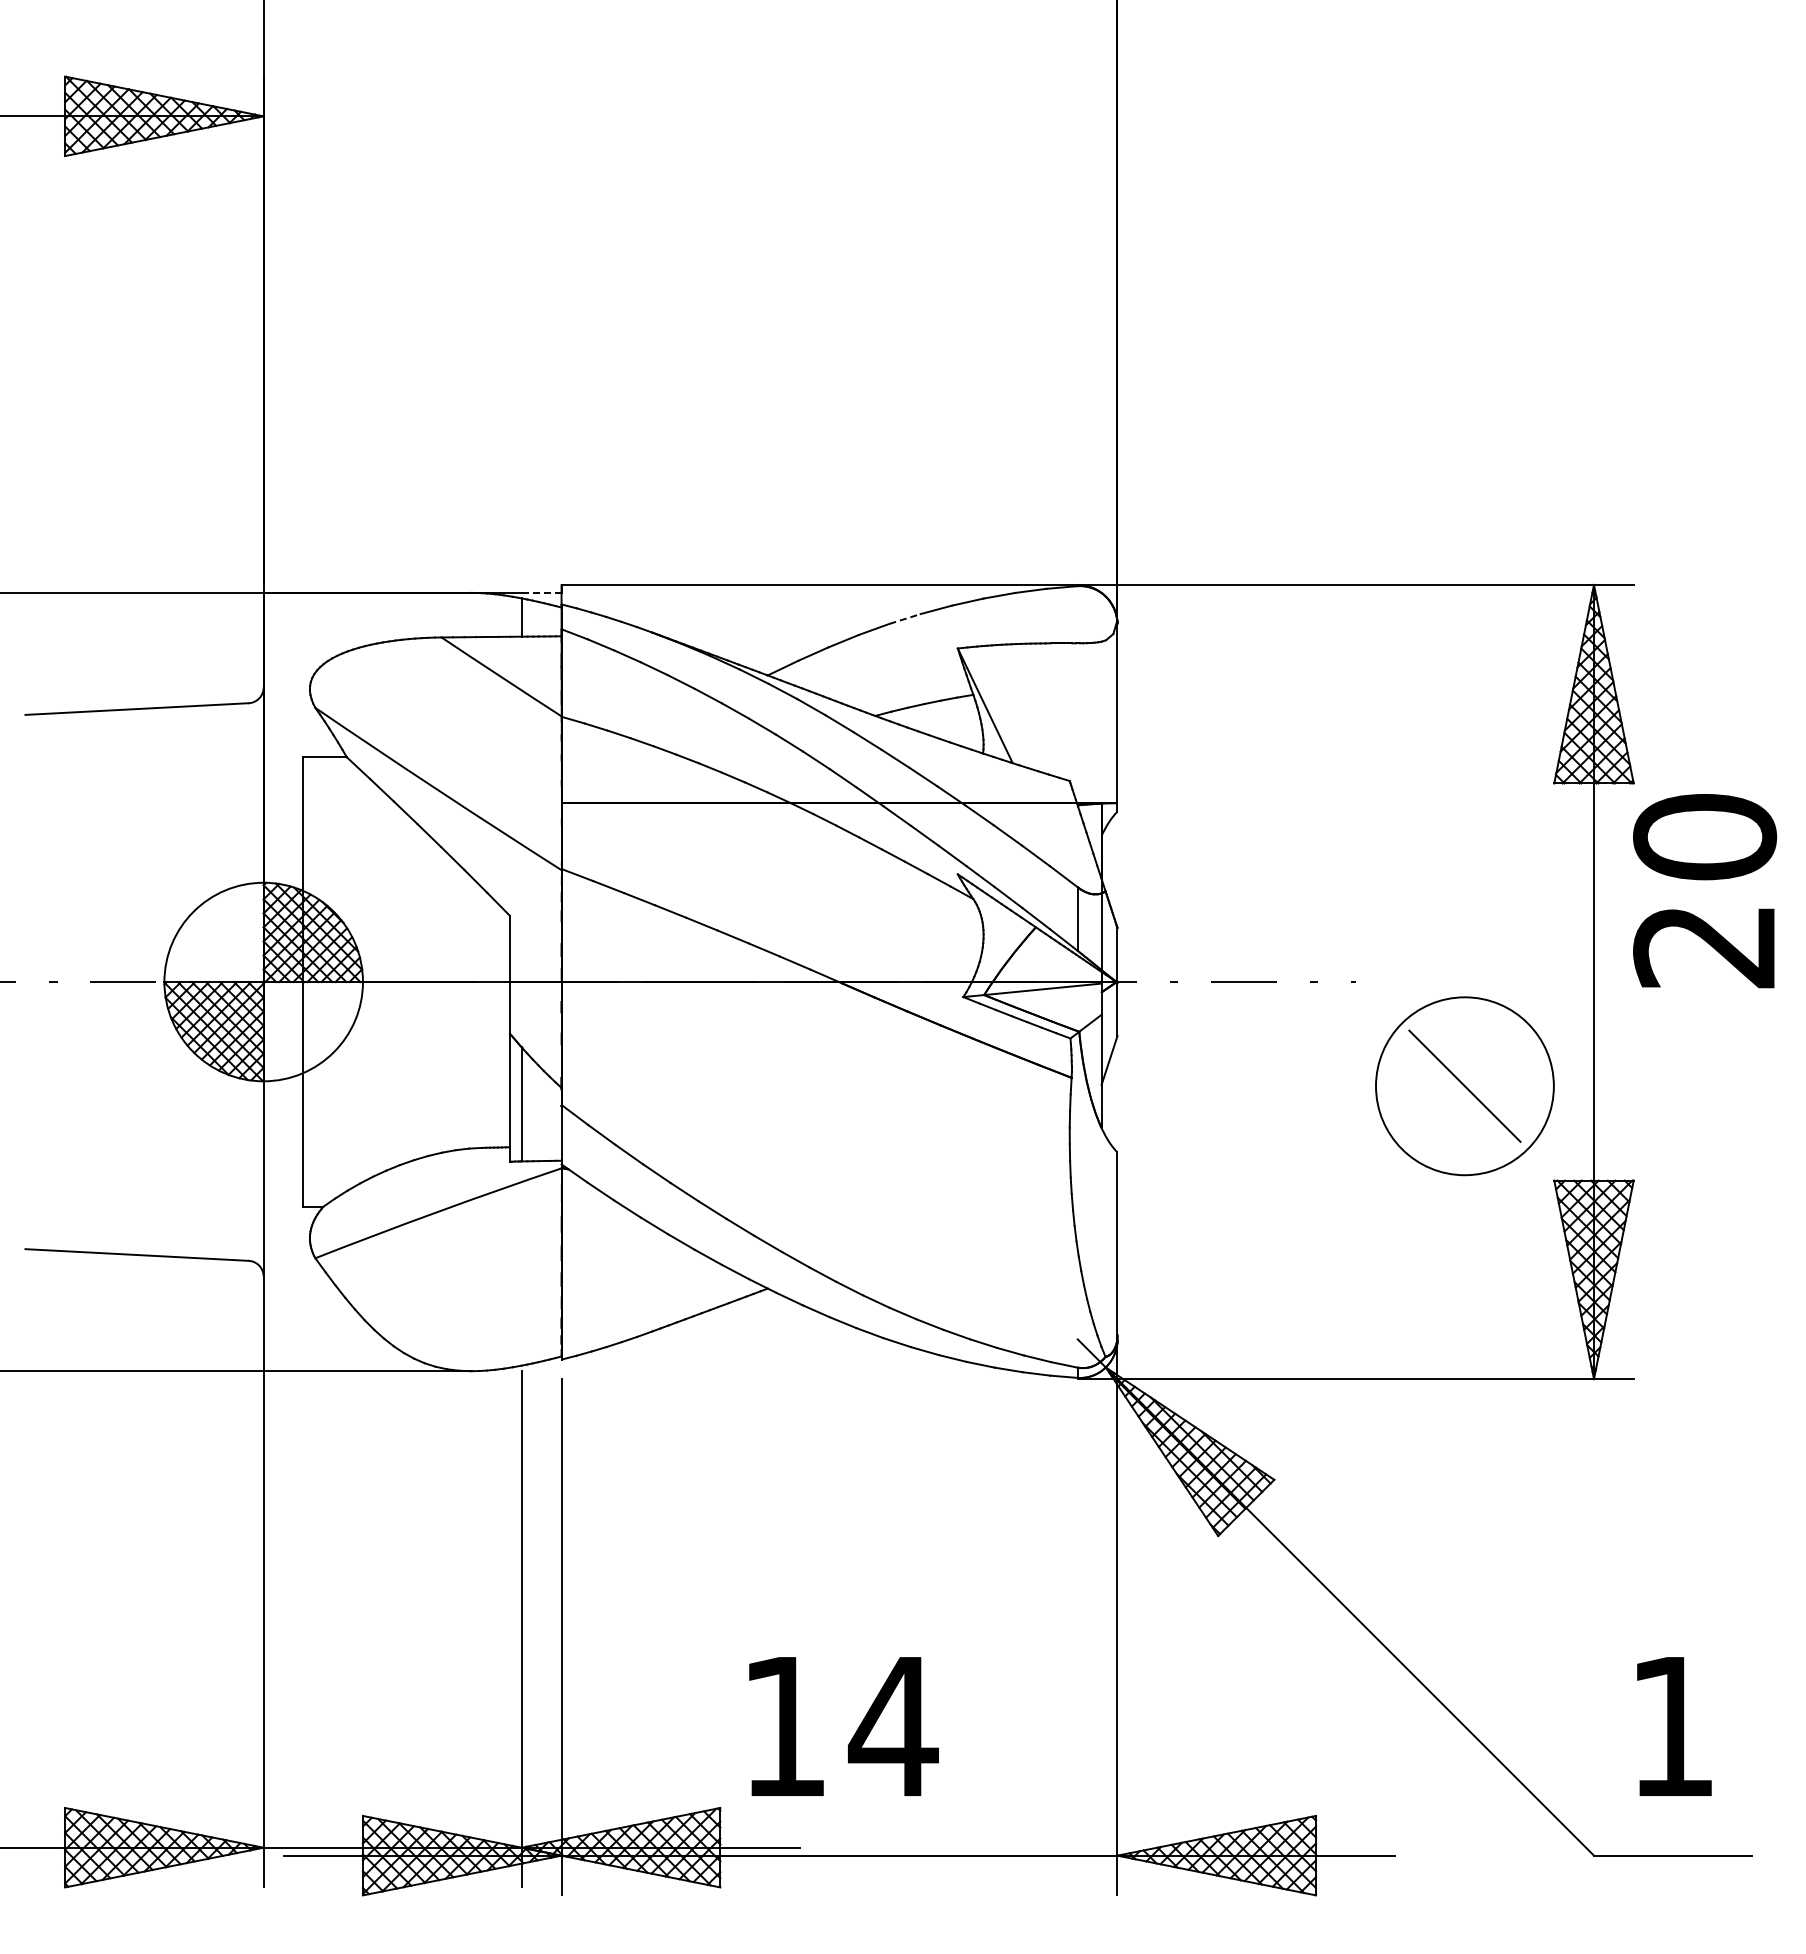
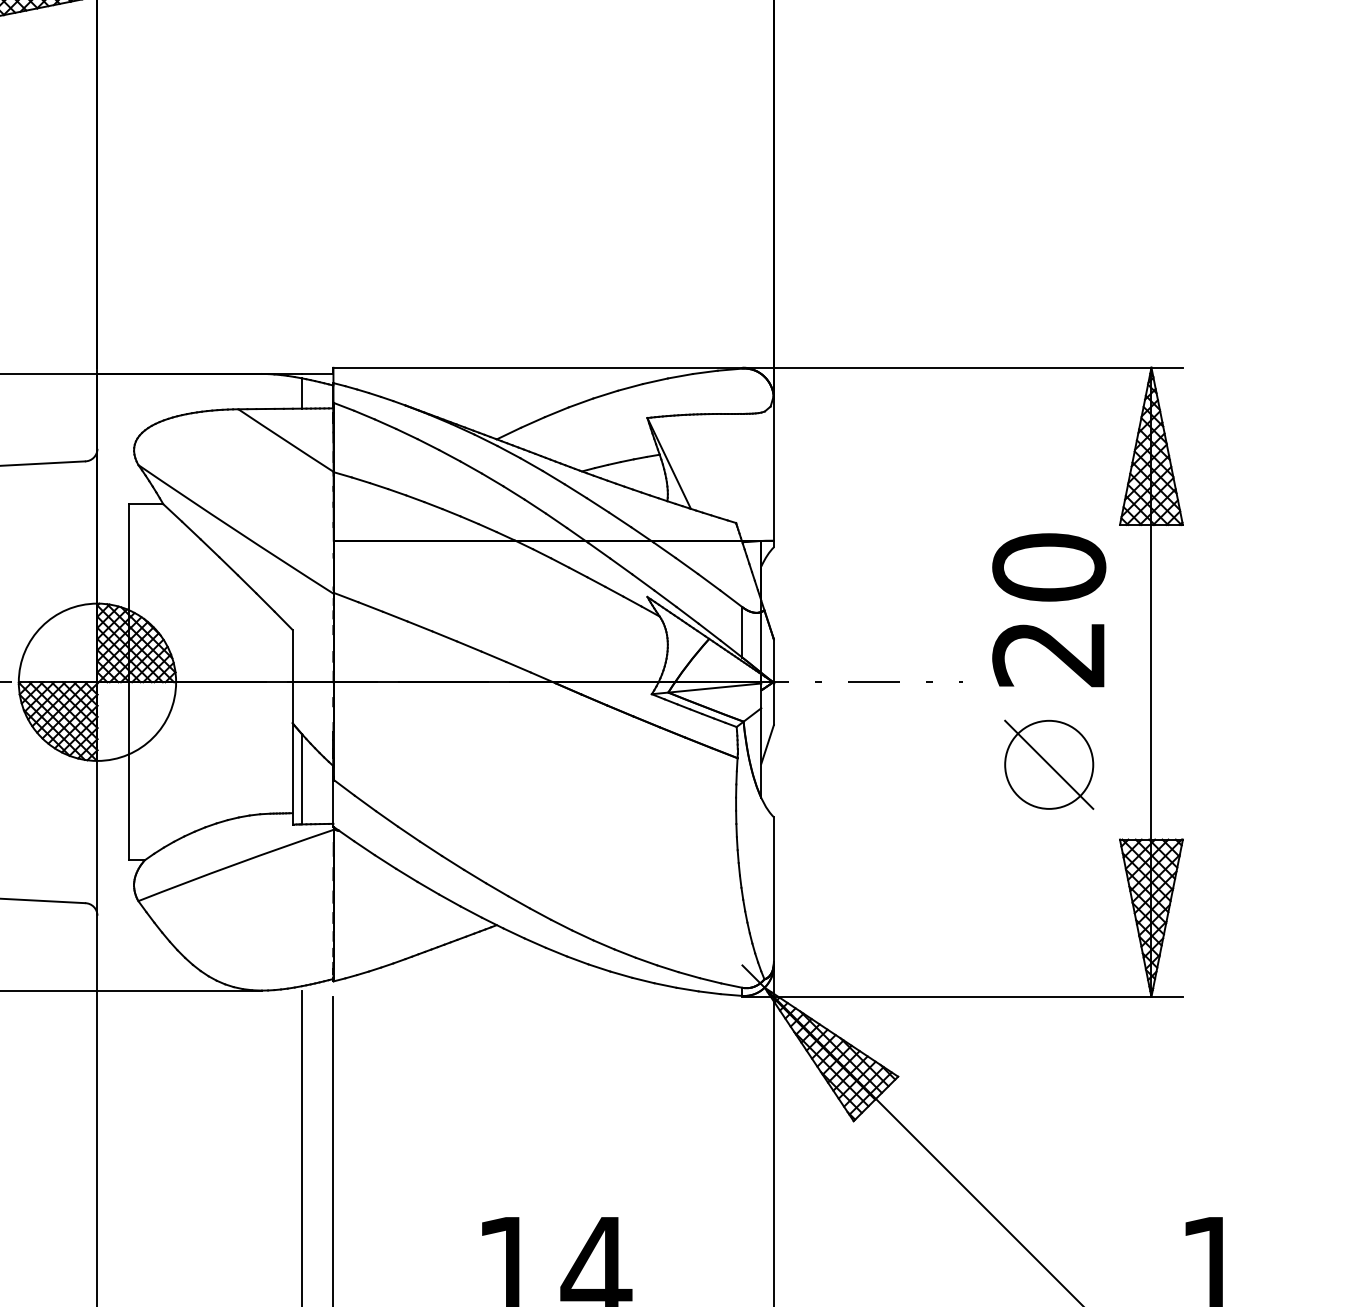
line: (541, 592) -> (317, 373), dashed -> solid
line: (905, 618) -> (605, 394), dashed -> solid
text: (1705, 891) -> (1049, 610), moved
circle: (1464, 1085) -> (1048, 764), size x0.62

